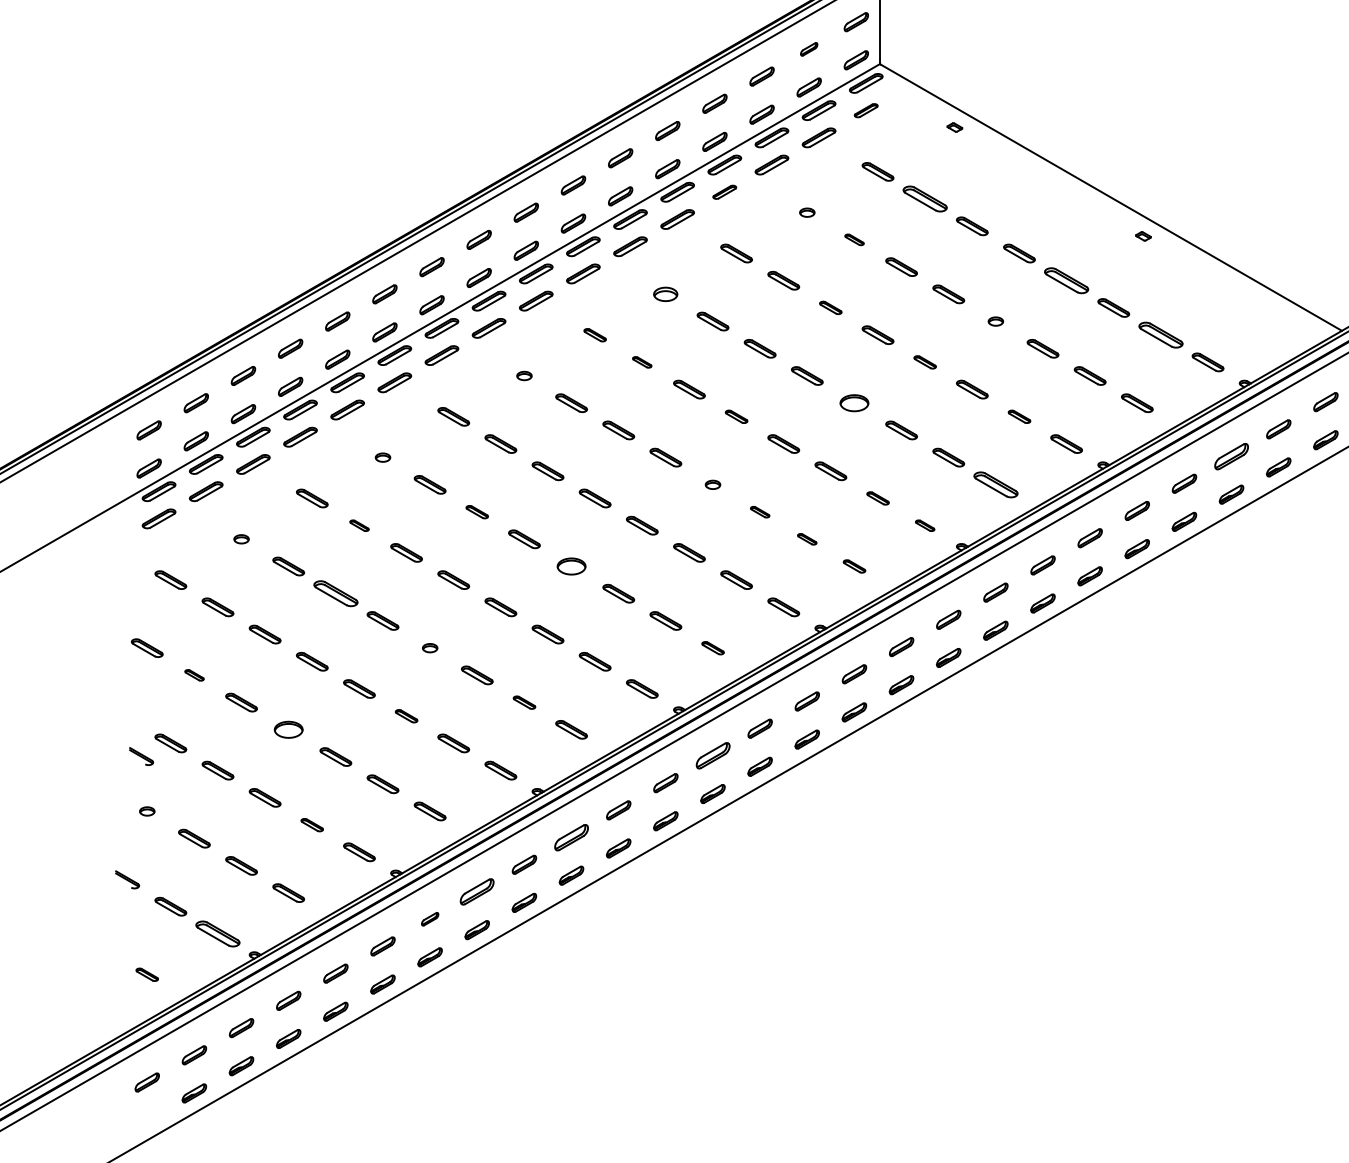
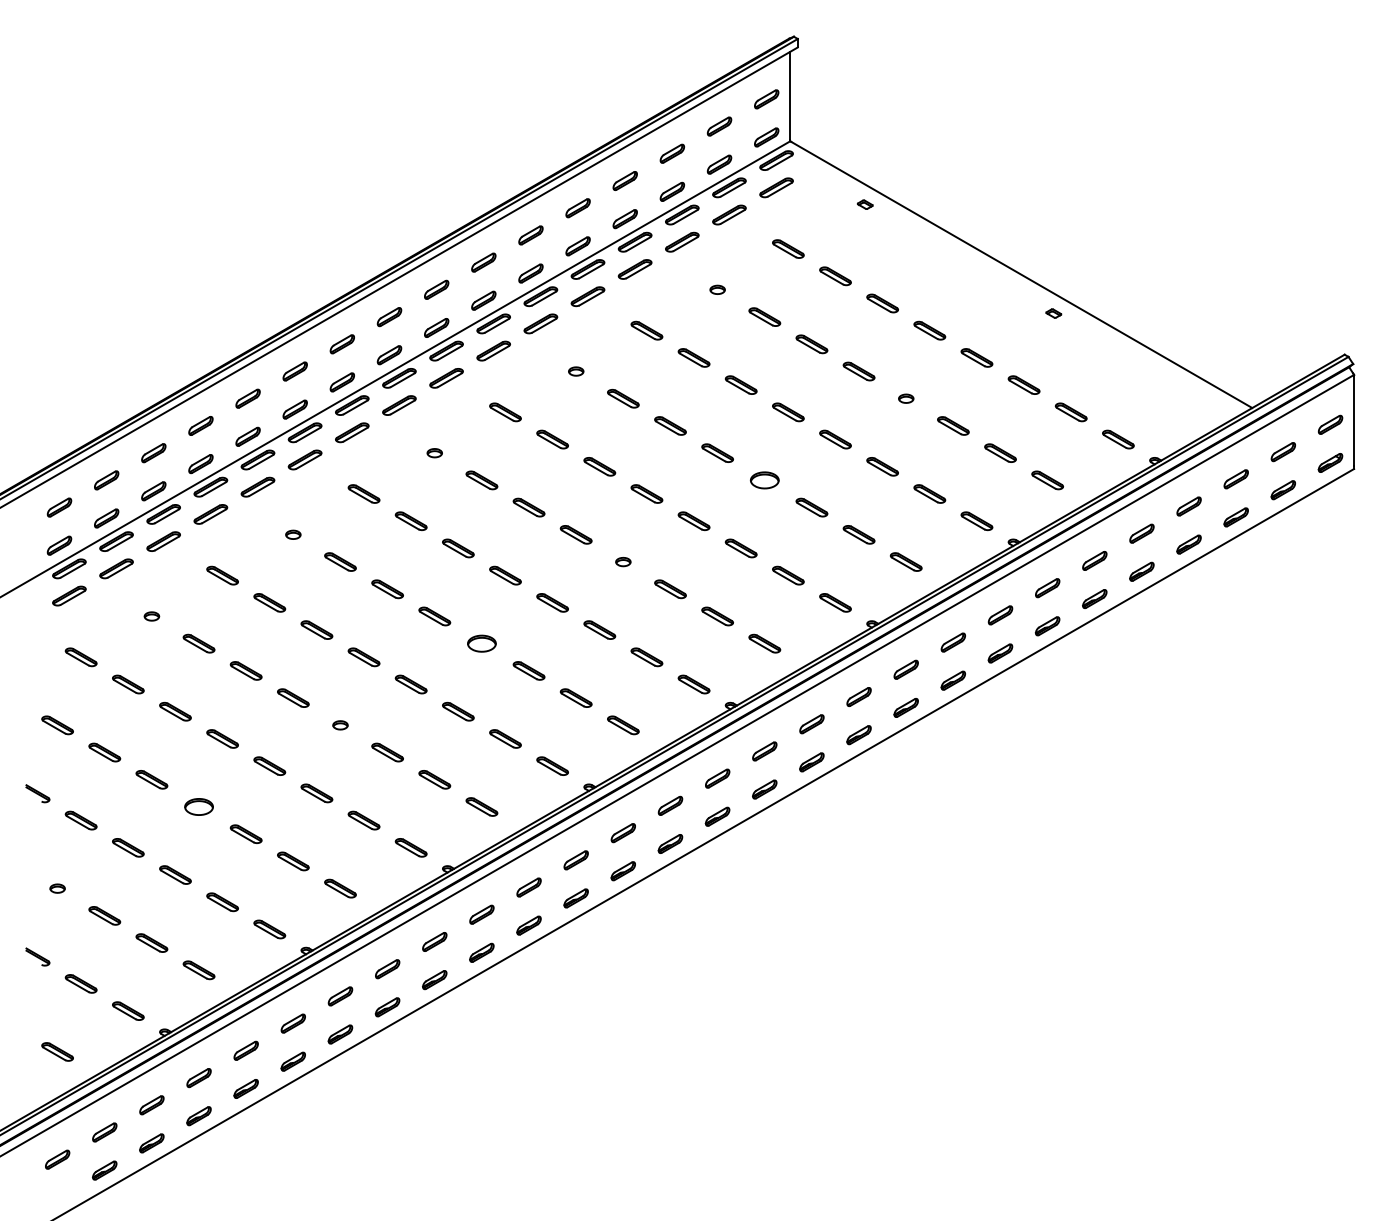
part: (809, 49) -> (719, 126), size x1.43
part: (866, 110) -> (776, 187), size x1.43
part: (724, 192) -> (634, 269), size x1.43
part: (925, 199) -> (835, 276), size x0.71
part: (854, 239) -> (764, 316), size x1.67
part: (1066, 280) -> (976, 357), size x0.71
part: (666, 294) -> (576, 371), size x0.62
part: (830, 307) -> (740, 384), size x1.43
part: (595, 335) -> (505, 412), size x1.43
part: (1160, 335) -> (1070, 412), size x0.71
part: (642, 362) -> (552, 439), size x1.67
part: (925, 362) -> (835, 439), size x1.43
part: (736, 416) -> (646, 493), size x1.43
part: (1019, 416) -> (929, 493), size x1.43
part: (1231, 456) -> (1141, 533), size x0.71
part: (995, 484) -> (905, 561), size x0.71
part: (878, 498) -> (788, 575), size x1.43
part: (477, 512) -> (387, 589), size x1.43
part: (760, 512) -> (670, 589), size x1.67
part: (359, 525) -> (269, 602), size x1.67
part: (925, 525) -> (835, 602), size x1.67
part: (807, 539) -> (717, 616), size x1.67
part: (854, 566) -> (764, 643), size x1.43
part: (335, 593) -> (245, 670), size x0.71
part: (713, 648) -> (623, 725), size x1.43
part: (194, 675) -> (104, 752), size x1.67
part: (524, 702) -> (434, 779), size x1.43
part: (406, 716) -> (316, 793), size x1.43
part: (141, 756) -> (37, 793), moved
part: (712, 756) -> (622, 833), size x0.71
part: (312, 825) -> (222, 902), size x1.43
part: (571, 837) -> (481, 914), size x0.71
part: (477, 892) -> (387, 969), size x0.71
part: (430, 919) -> (340, 996), size x1.43
part: (218, 933) -> (128, 1010), size x0.71
part: (147, 974) -> (57, 1051), size x1.43

